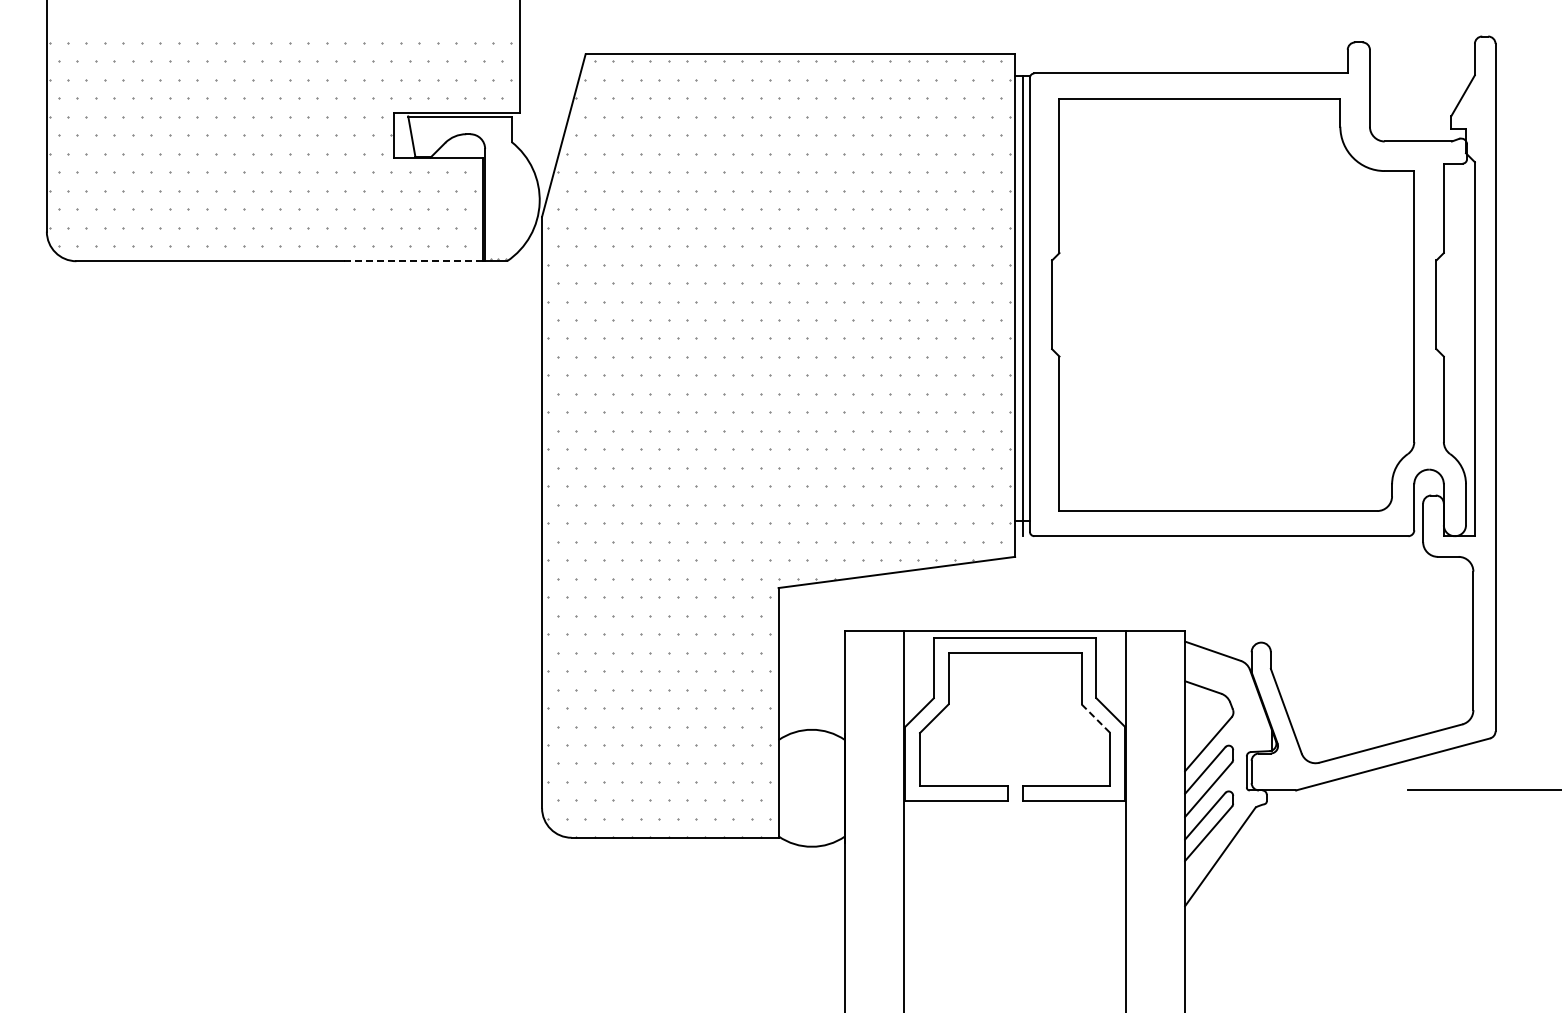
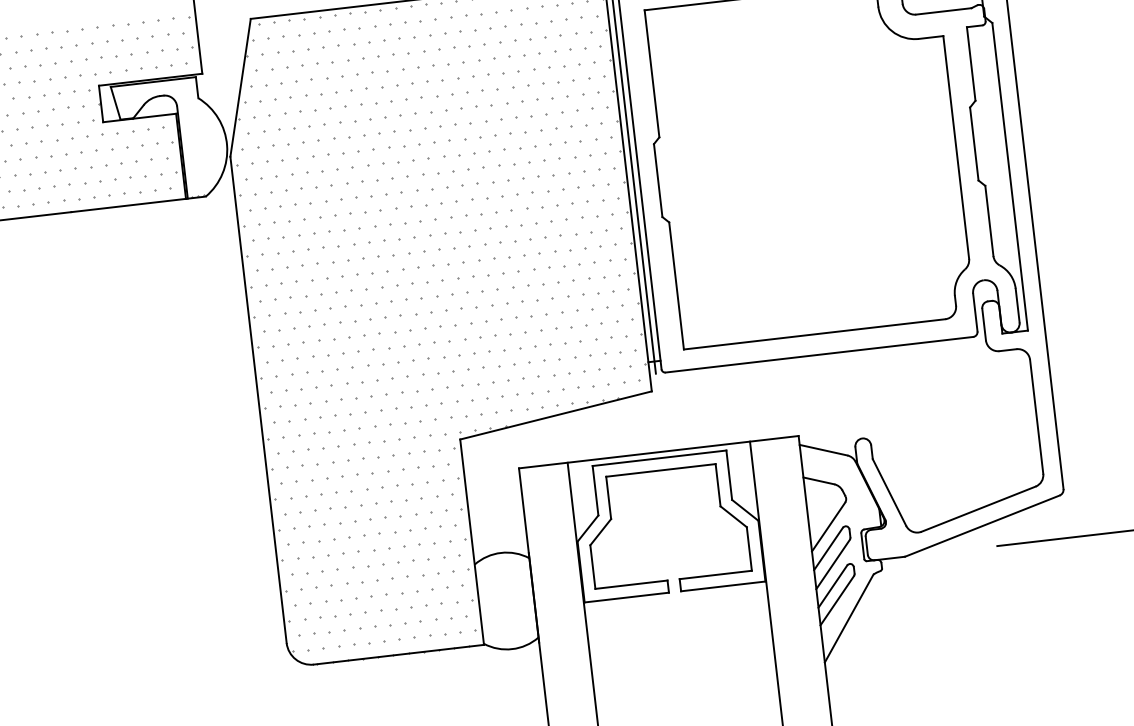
line: (413, 261) -> (128, 205), dashed -> solid
line: (1096, 719) -> (734, 517), dashed -> solid

